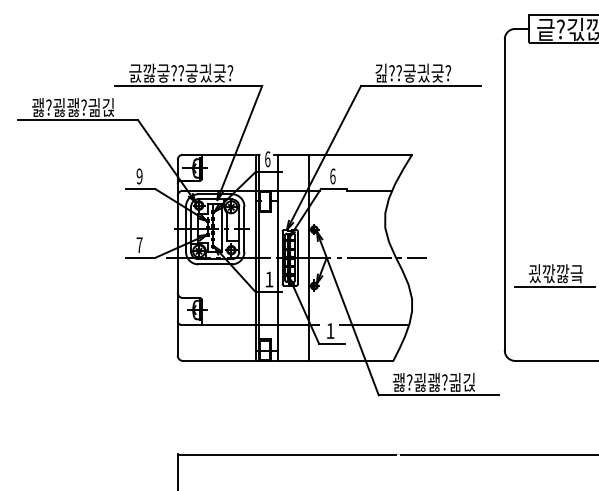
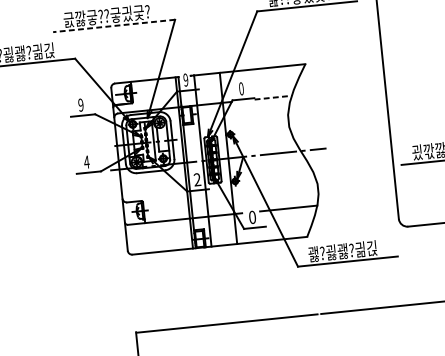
line: (188, 86) -> (114, 26), solid -> dashed
text: (267, 159) -> (185, 80), 6 -> 9
text: (332, 176) -> (241, 88), 6 -> 0
line: (370, 190) -> (273, 97), solid -> dashed
text: (139, 244) -> (86, 161), 7 -> 4
text: (269, 279) -> (197, 179), 1 -> 2
text: (330, 331) -> (252, 217), 1 -> 0

